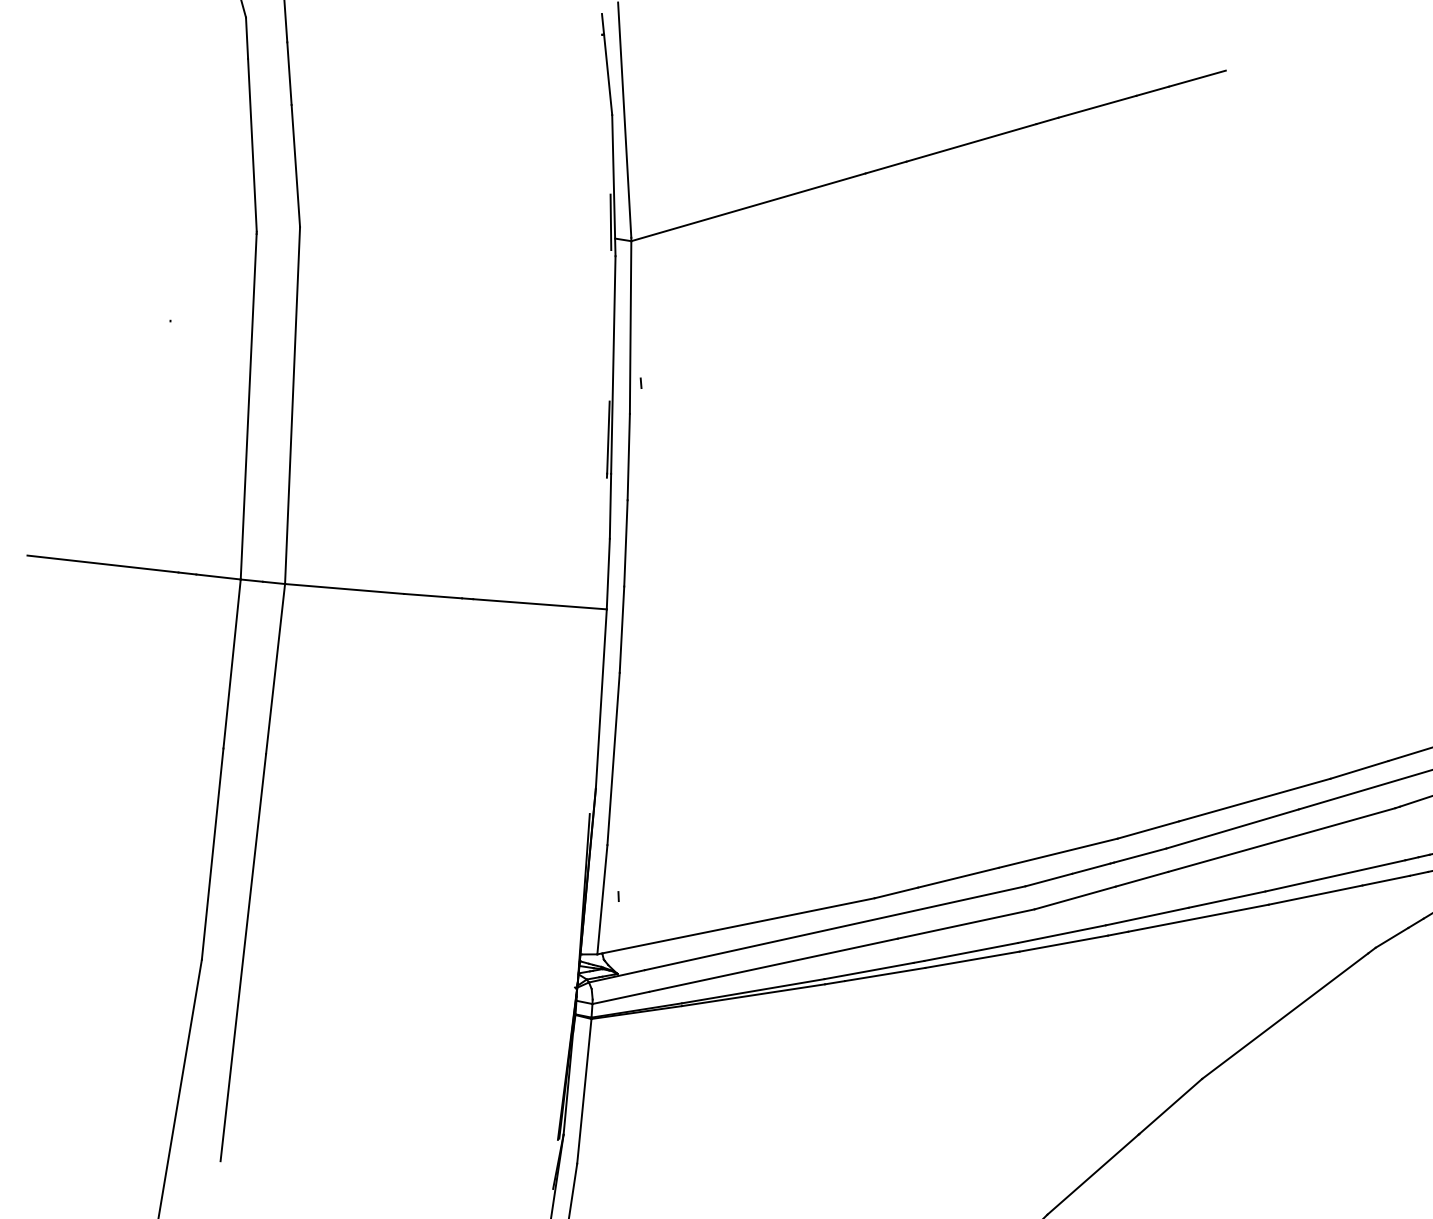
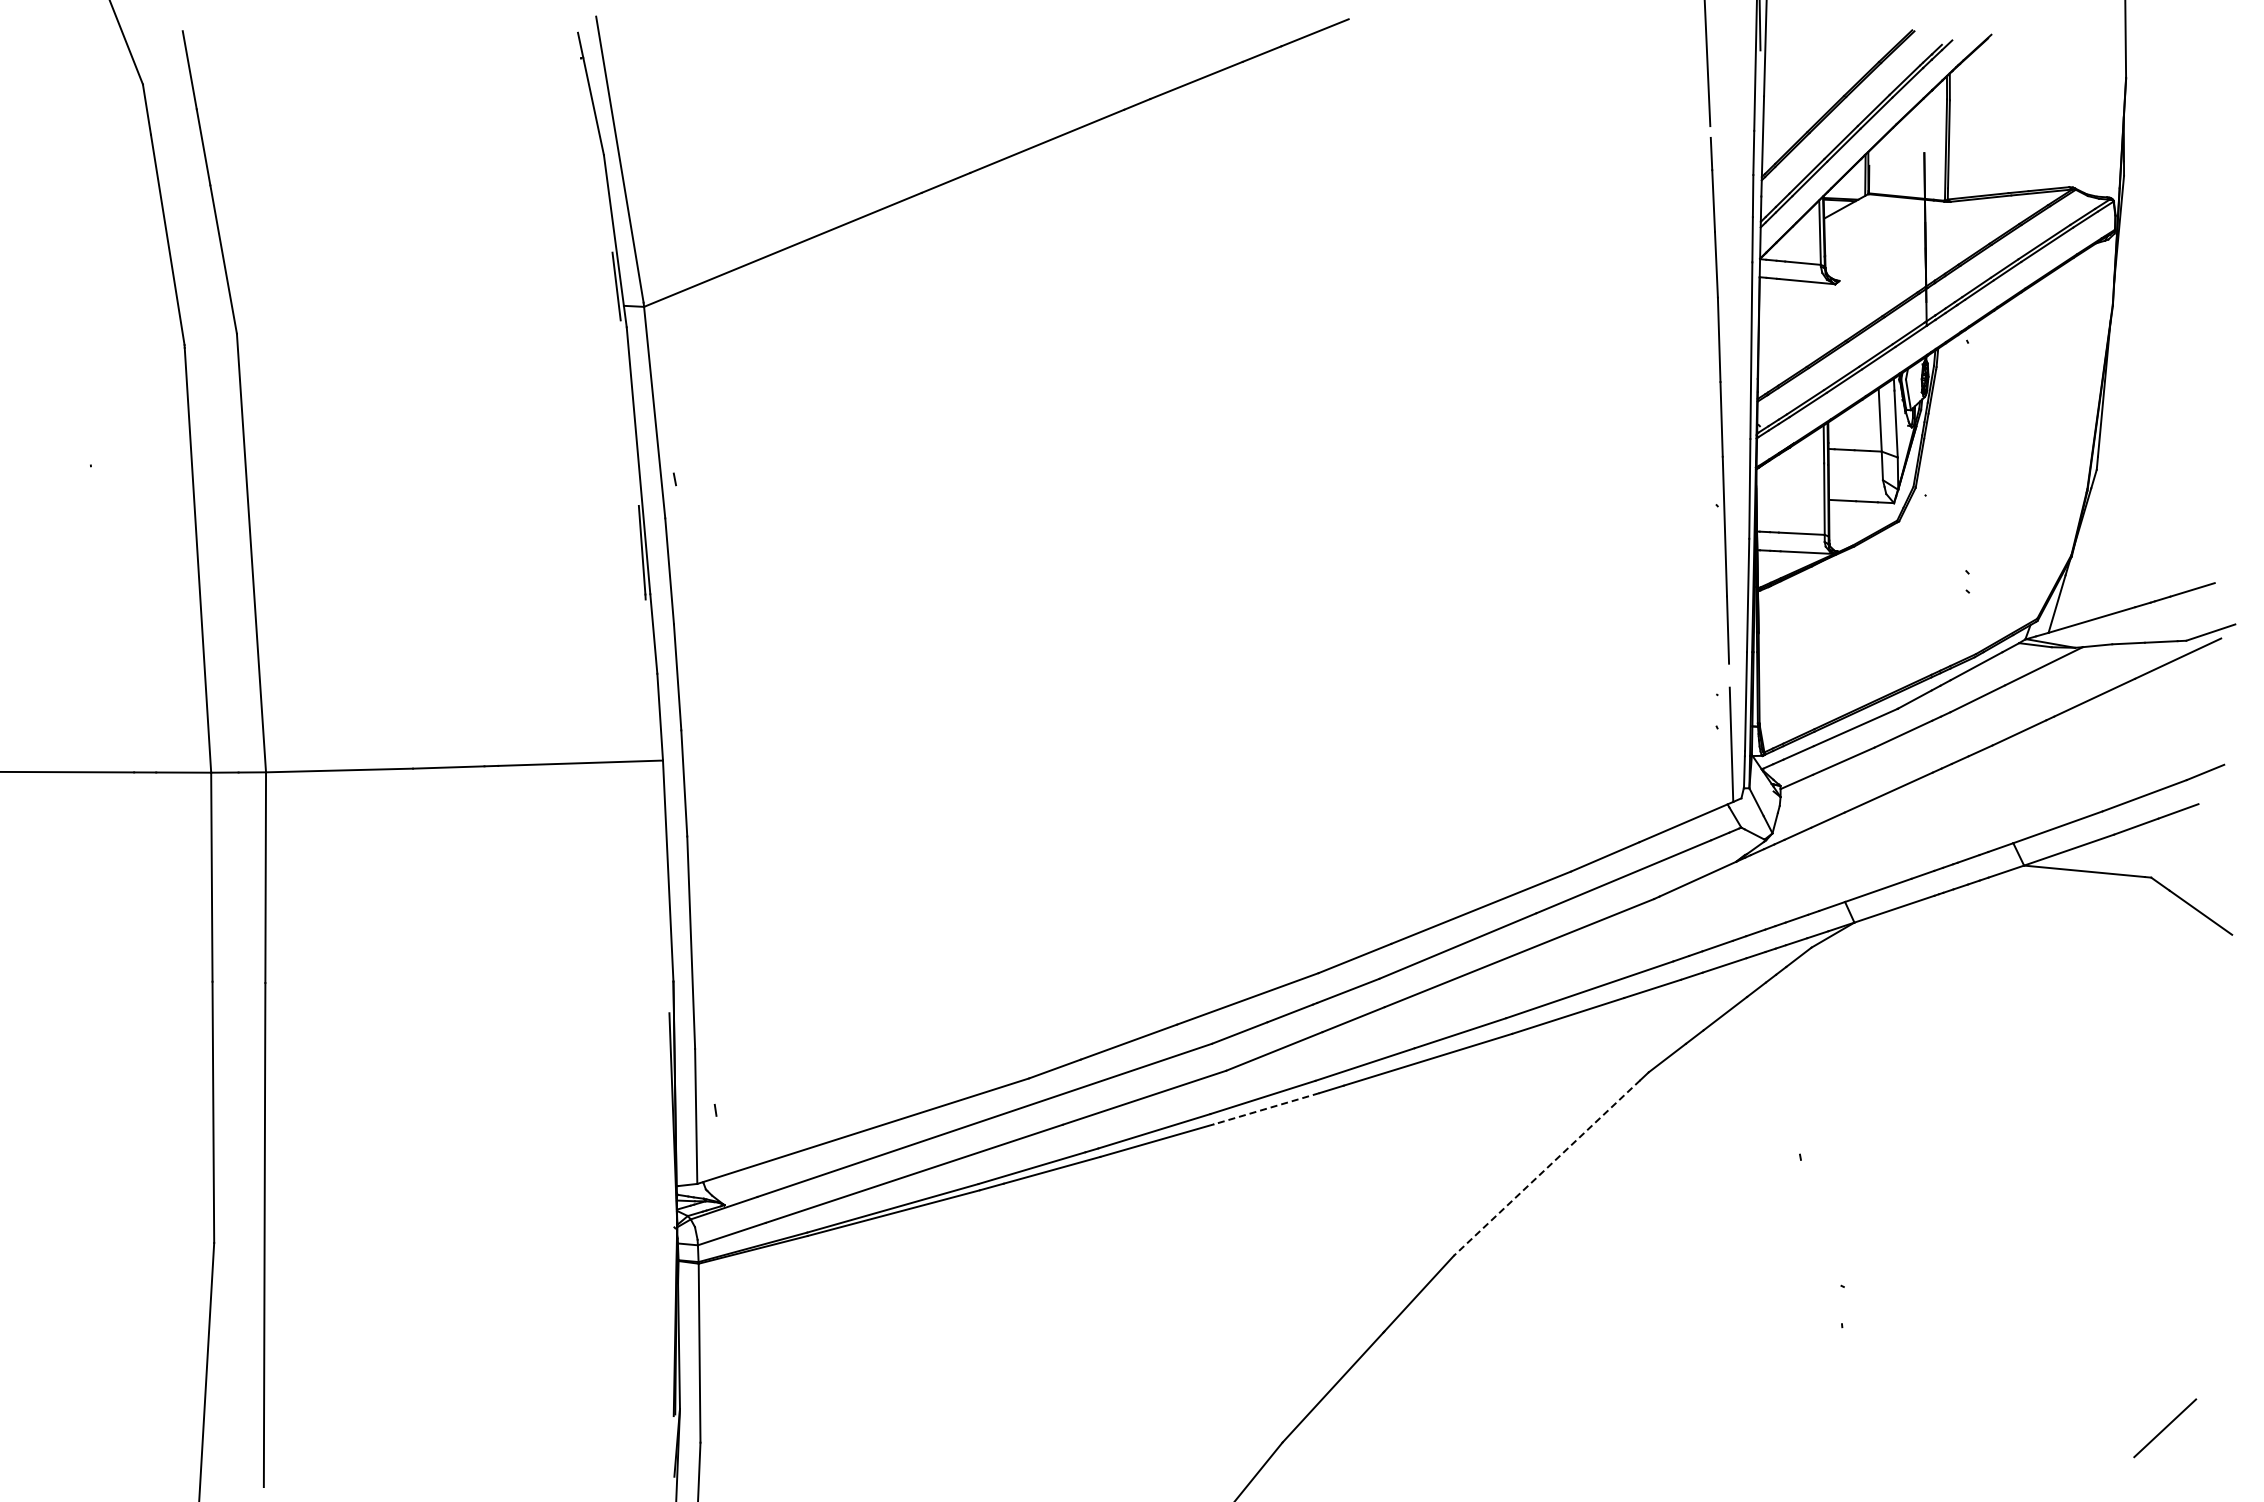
line: (1063, 943) -> (1266, 1108), solid -> dashed
line: (1284, 1016) -> (1546, 1168), solid -> dashed

